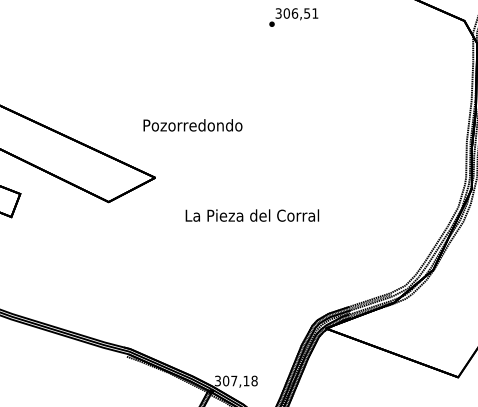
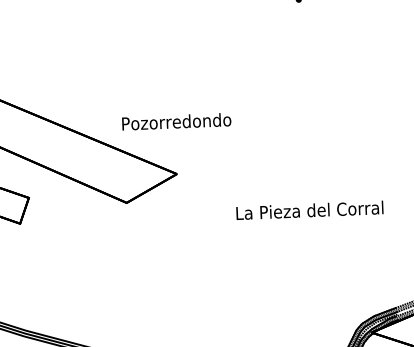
text: (192, 125) -> (176, 121), moved
text: (252, 215) -> (309, 210), moved

